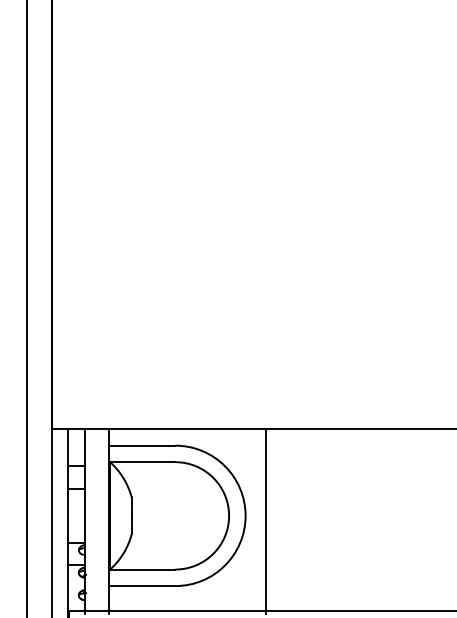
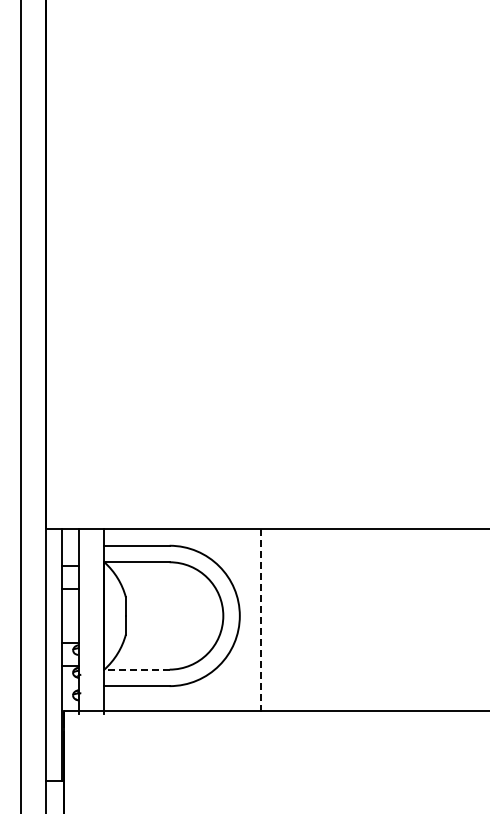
line: (266, 522) -> (260, 622), solid -> dashed
line: (142, 569) -> (136, 669), solid -> dashed

